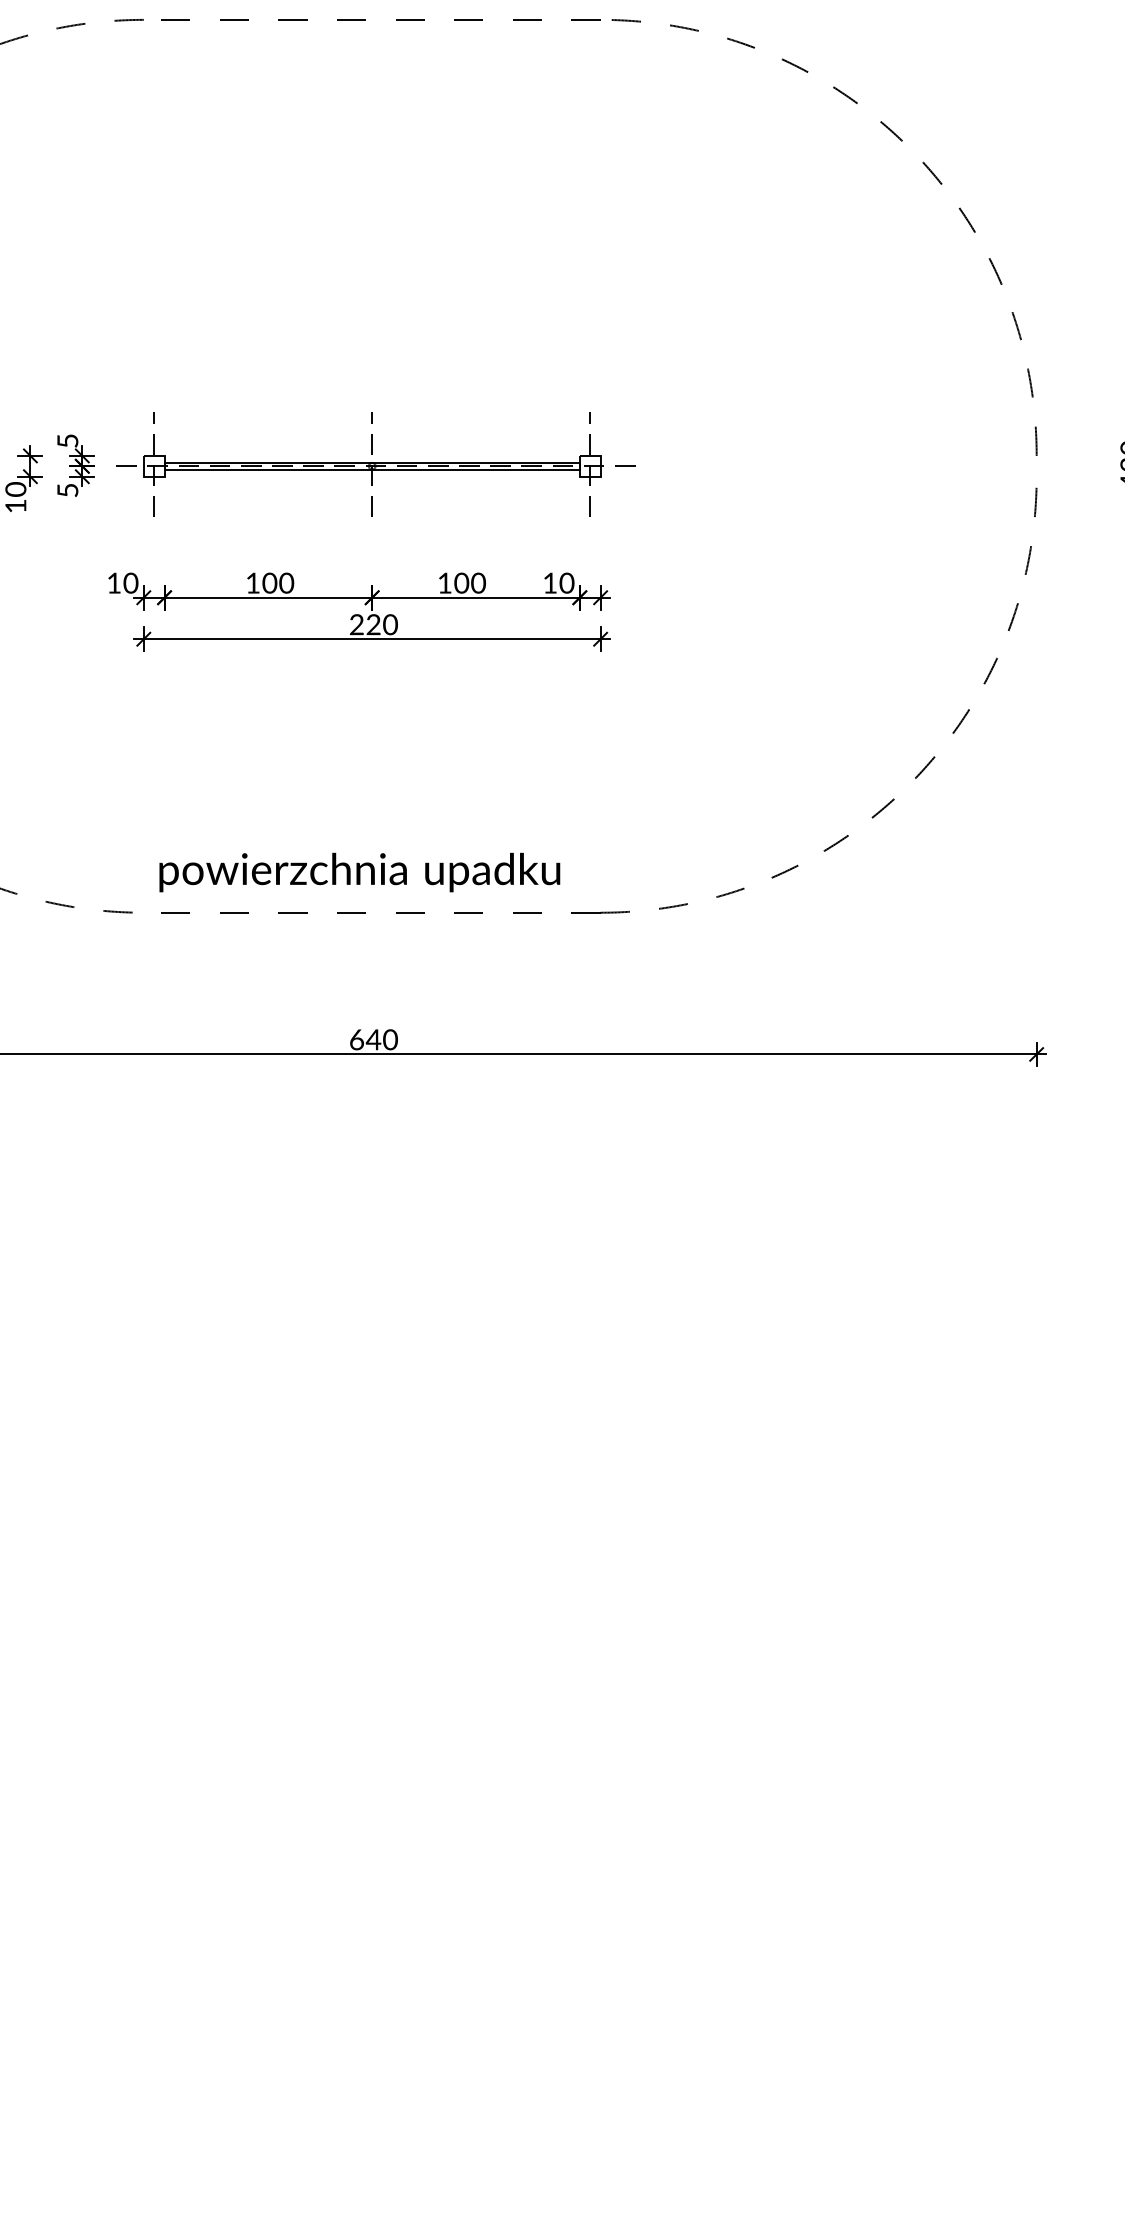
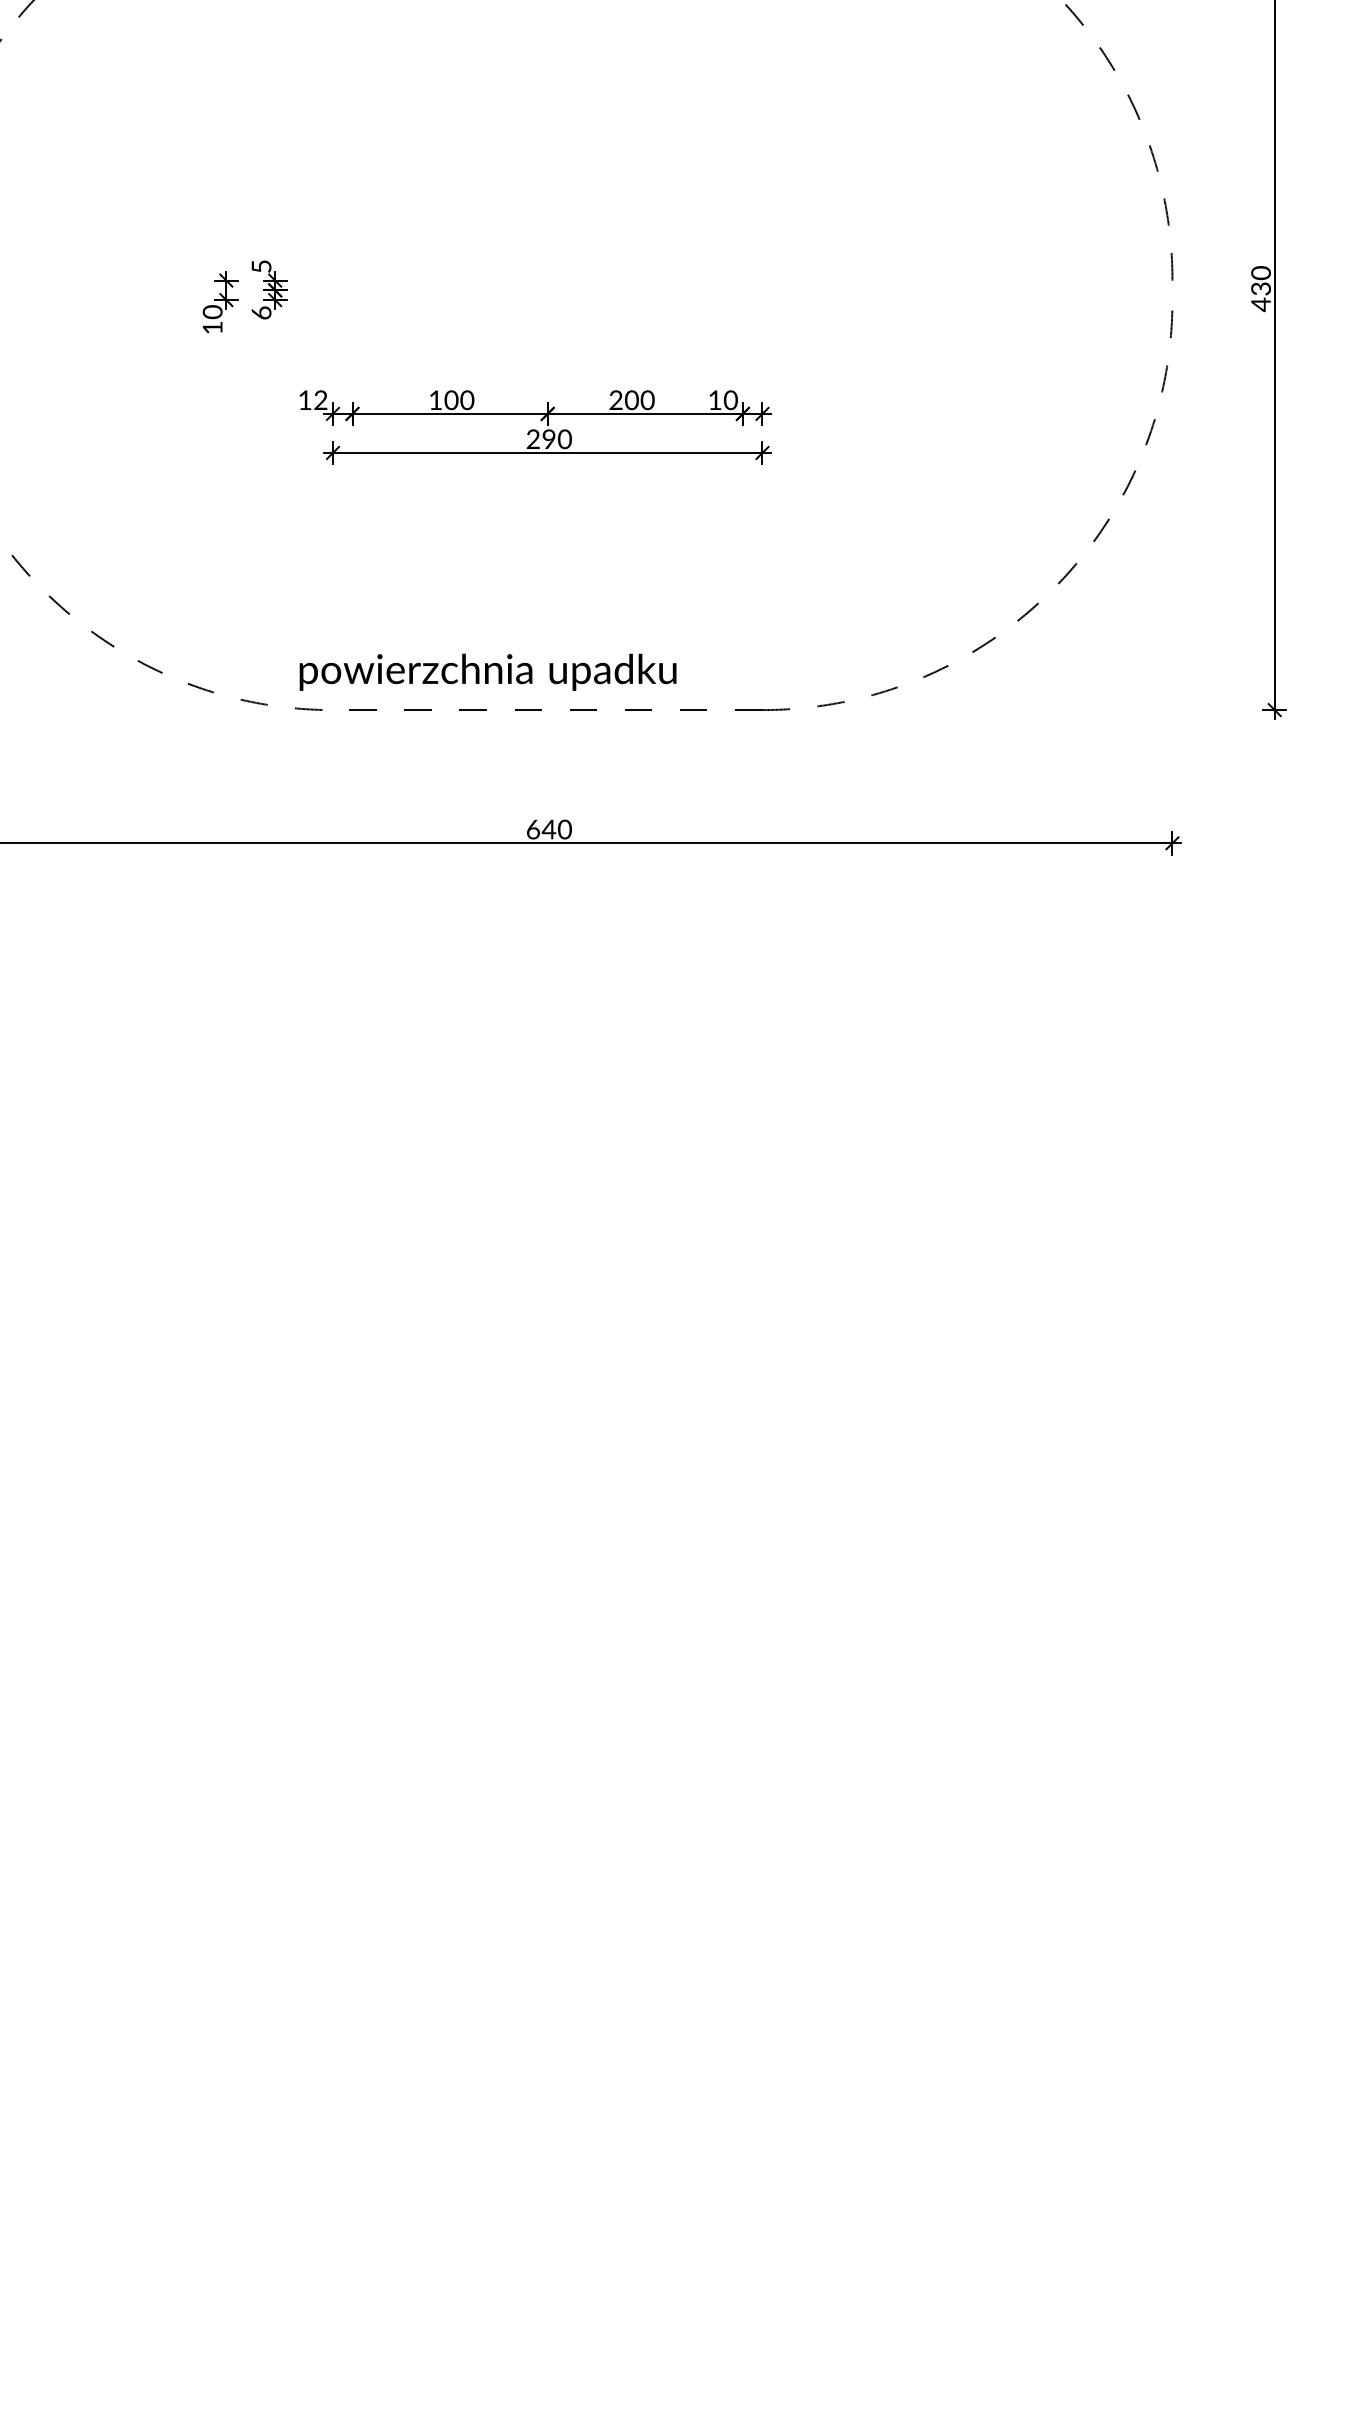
part: (375, 464) -> (550, 288), removed
text: (67, 489) -> (261, 312), 5 -> 6
text: (444, 582) -> (615, 399), 100 -> 200
text: (130, 583) -> (320, 400), 10 -> 12
text: (373, 624) -> (548, 439), 220 -> 290
text: (359, 871) -> (487, 671), moved

